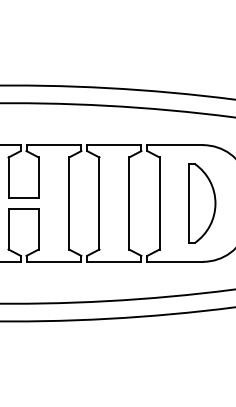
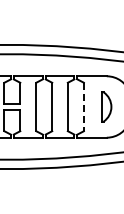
part: (202, 202) -> (106, 106), size x0.7
line: (158, 204) -> (83, 107), solid -> dashed

